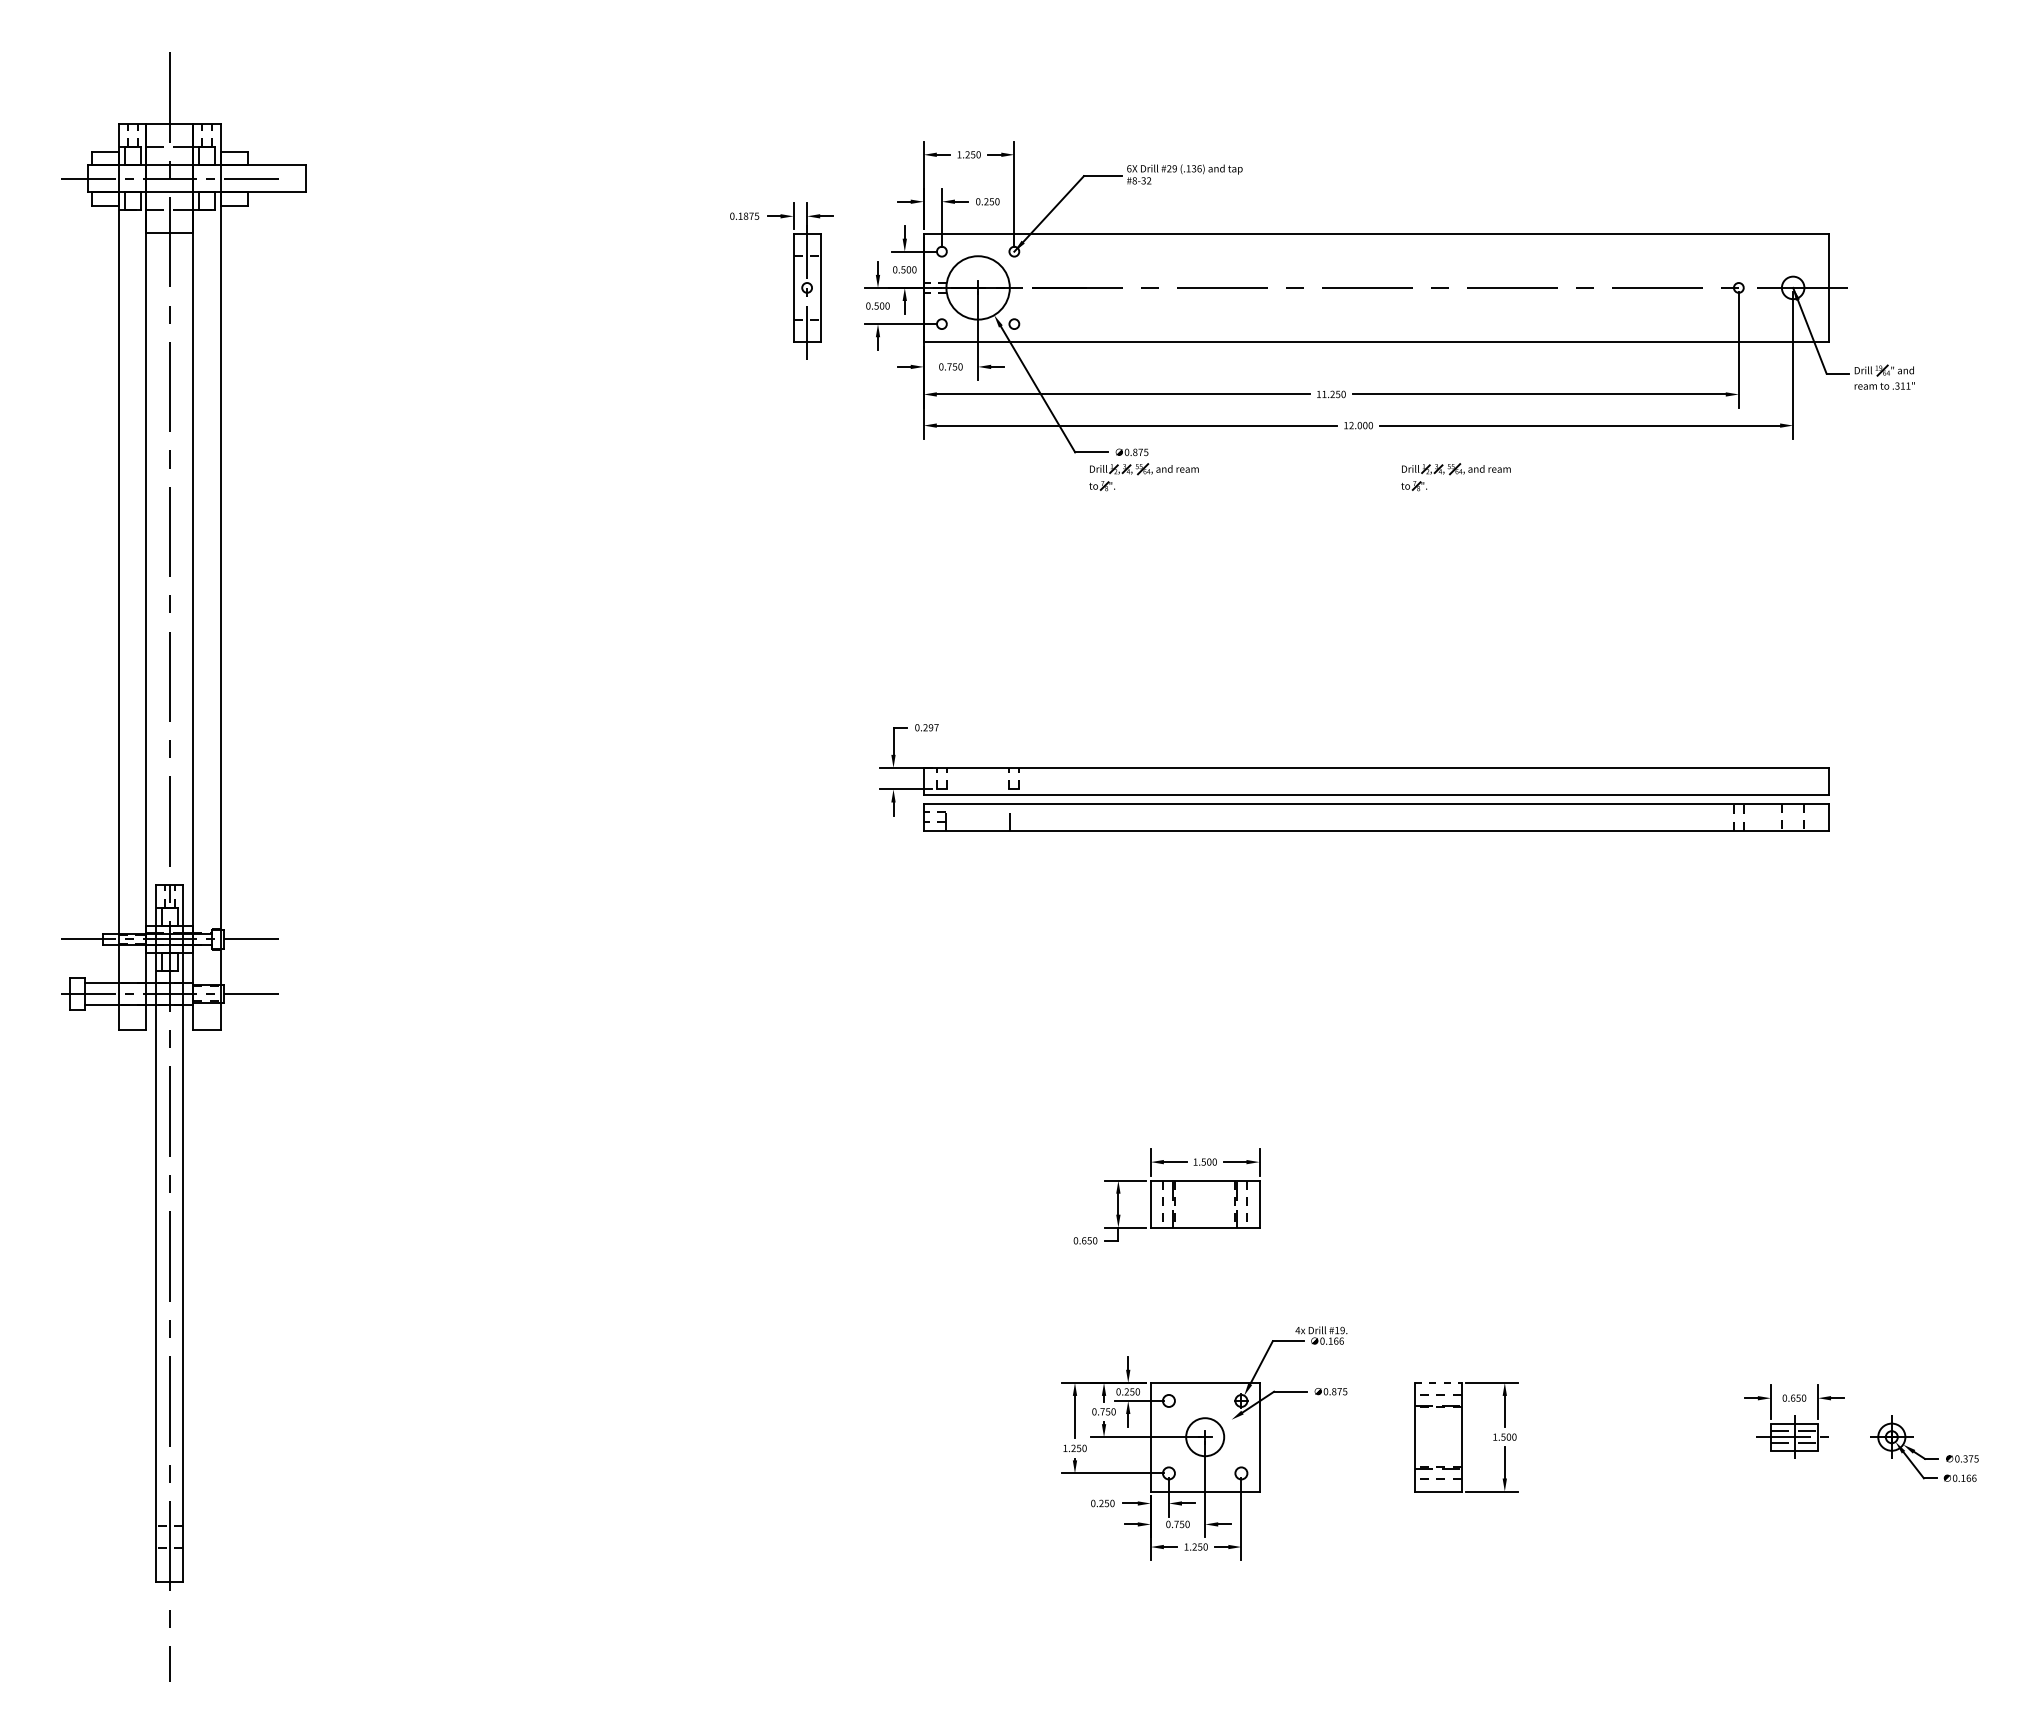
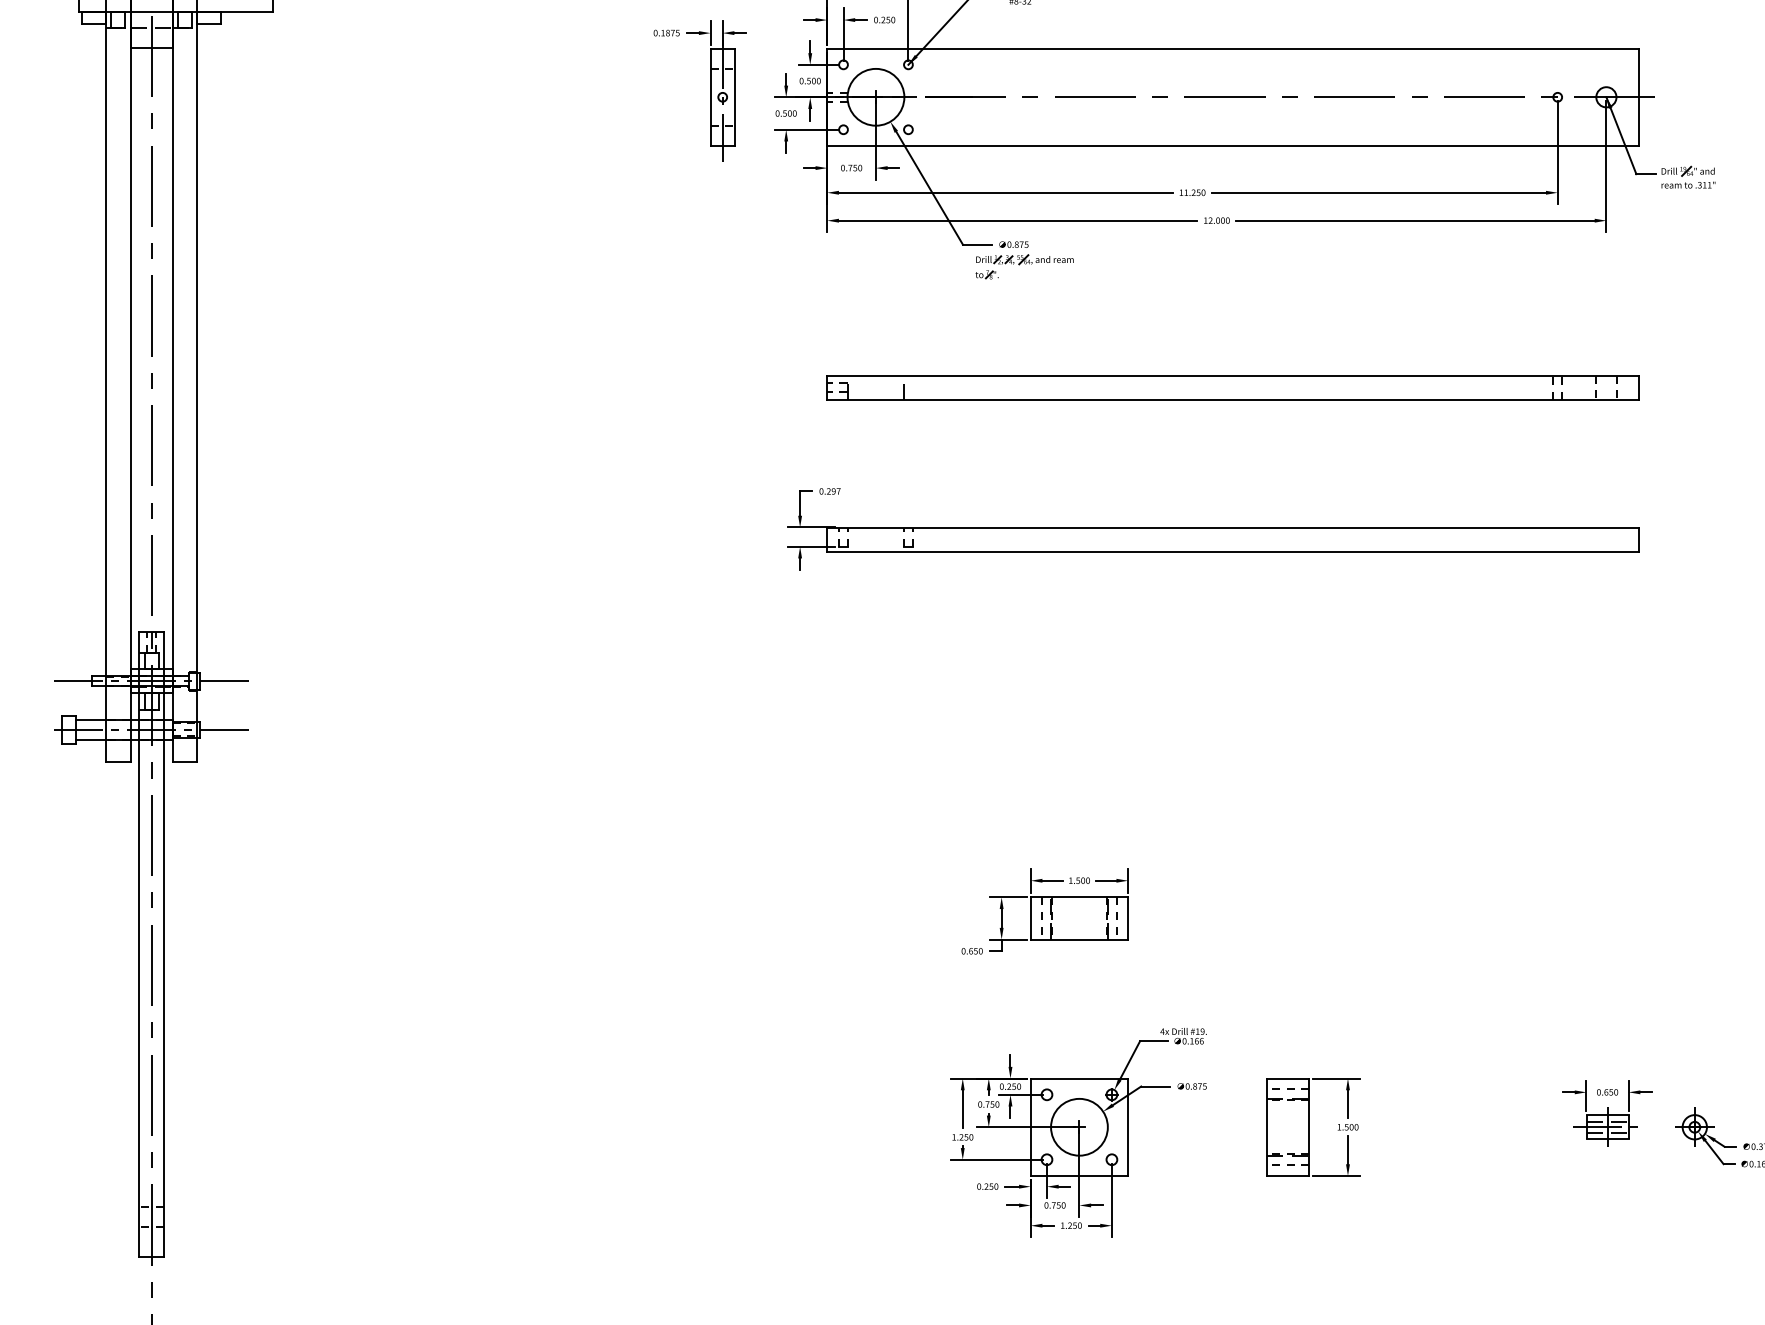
part: (1455, 477) -> (1303, 267), removed
part: (1376, 817) -> (1232, 388), moved
line: (1438, 1382) -> (1288, 1078), dashed -> solid
circle: (1204, 1436) -> (1078, 1126), size x1.67

